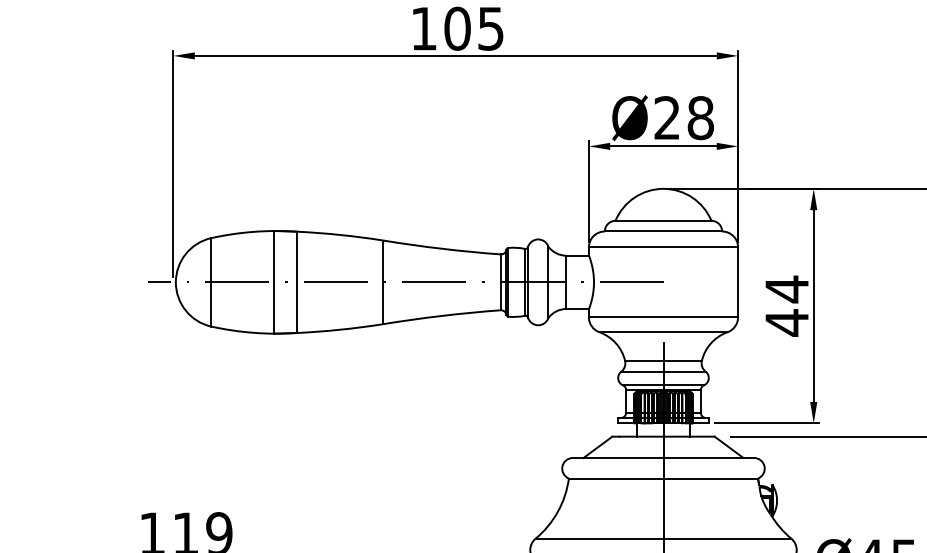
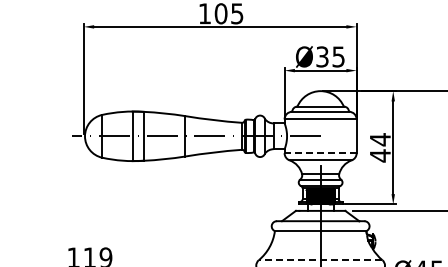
text: (683, 117) -> (330, 56), Ø28 -> Ø35
line: (663, 317) -> (320, 153), solid -> dashed
line: (663, 539) -> (320, 260), solid -> dashed

